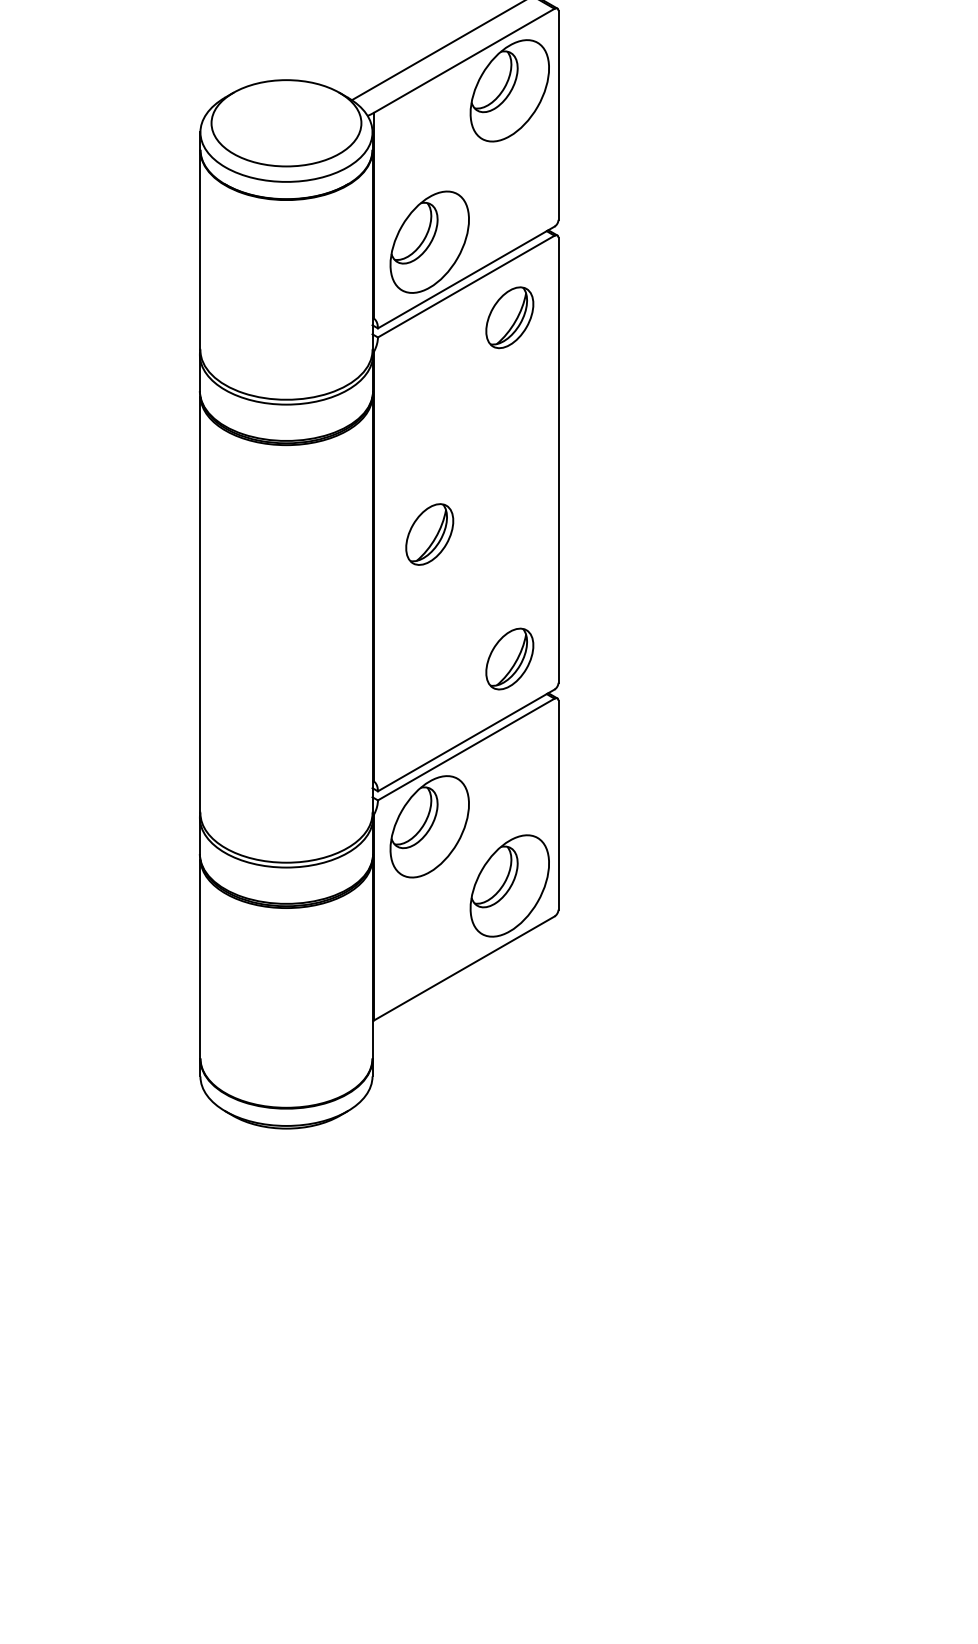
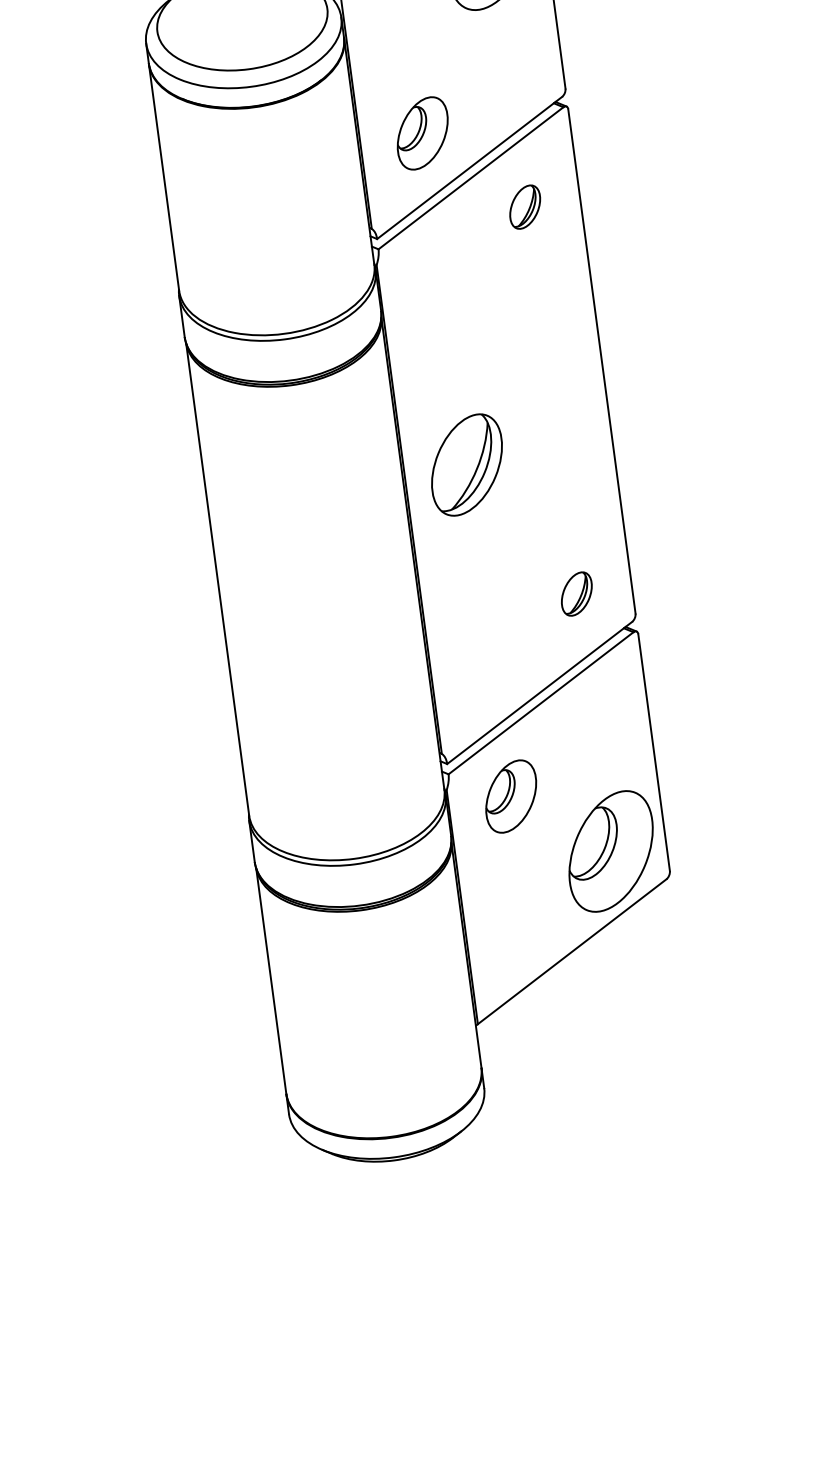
part: (429, 241) -> (422, 132), size x0.6
part: (509, 317) -> (524, 206), size x0.6
part: (429, 534) -> (466, 465), size x1.4
part: (509, 658) -> (576, 593), size x0.6
part: (429, 826) -> (510, 796), size x0.6

